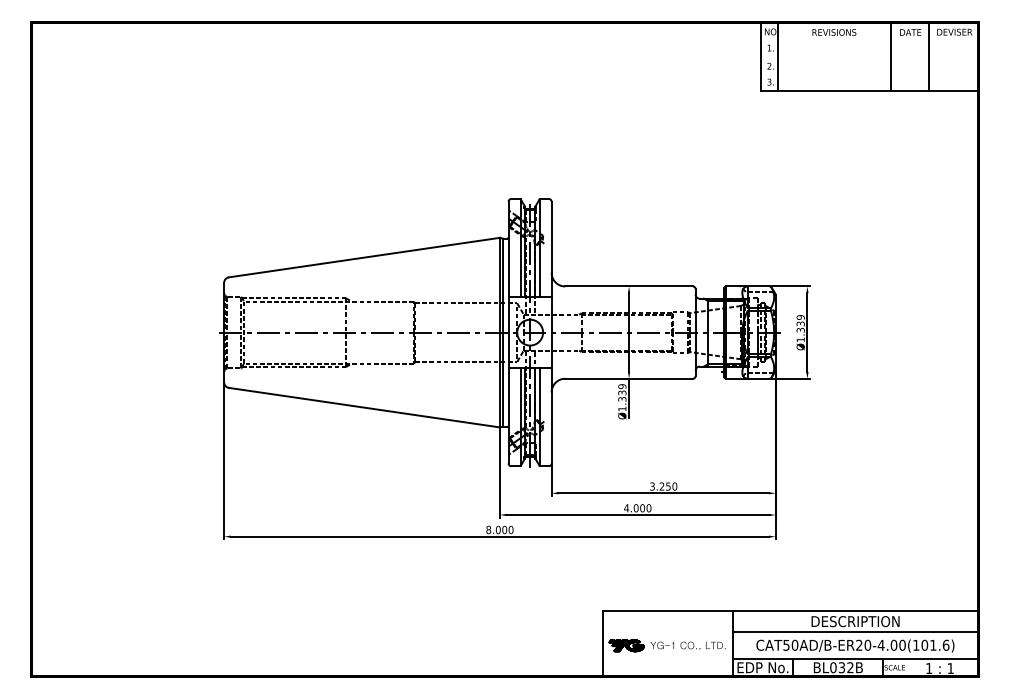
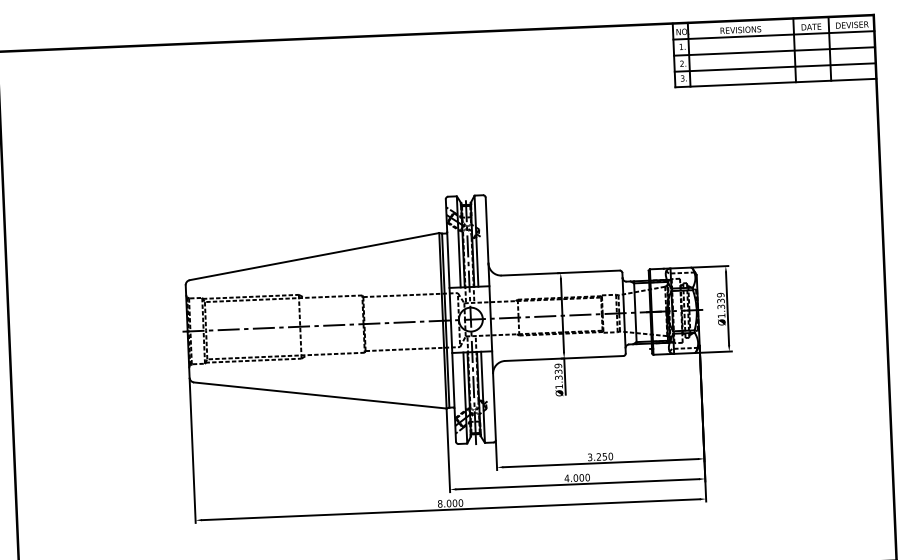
line: (869, 39) -> (773, 35), added
line: (869, 57) -> (774, 51), added
line: (869, 74) -> (775, 67), added

